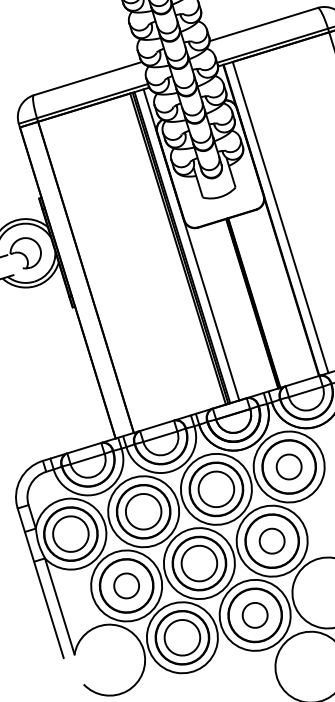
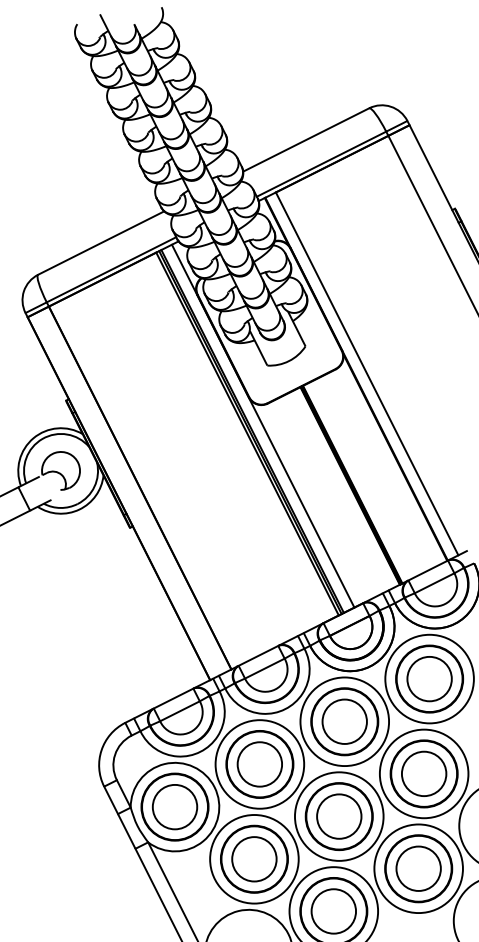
circle: (289, 466) -> (429, 678), size x1.43
circle: (271, 540) -> (423, 773), size x1.43
circle: (126, 586) -> (254, 859), size x1.43
circle: (255, 615) -> (418, 868), size x1.43

